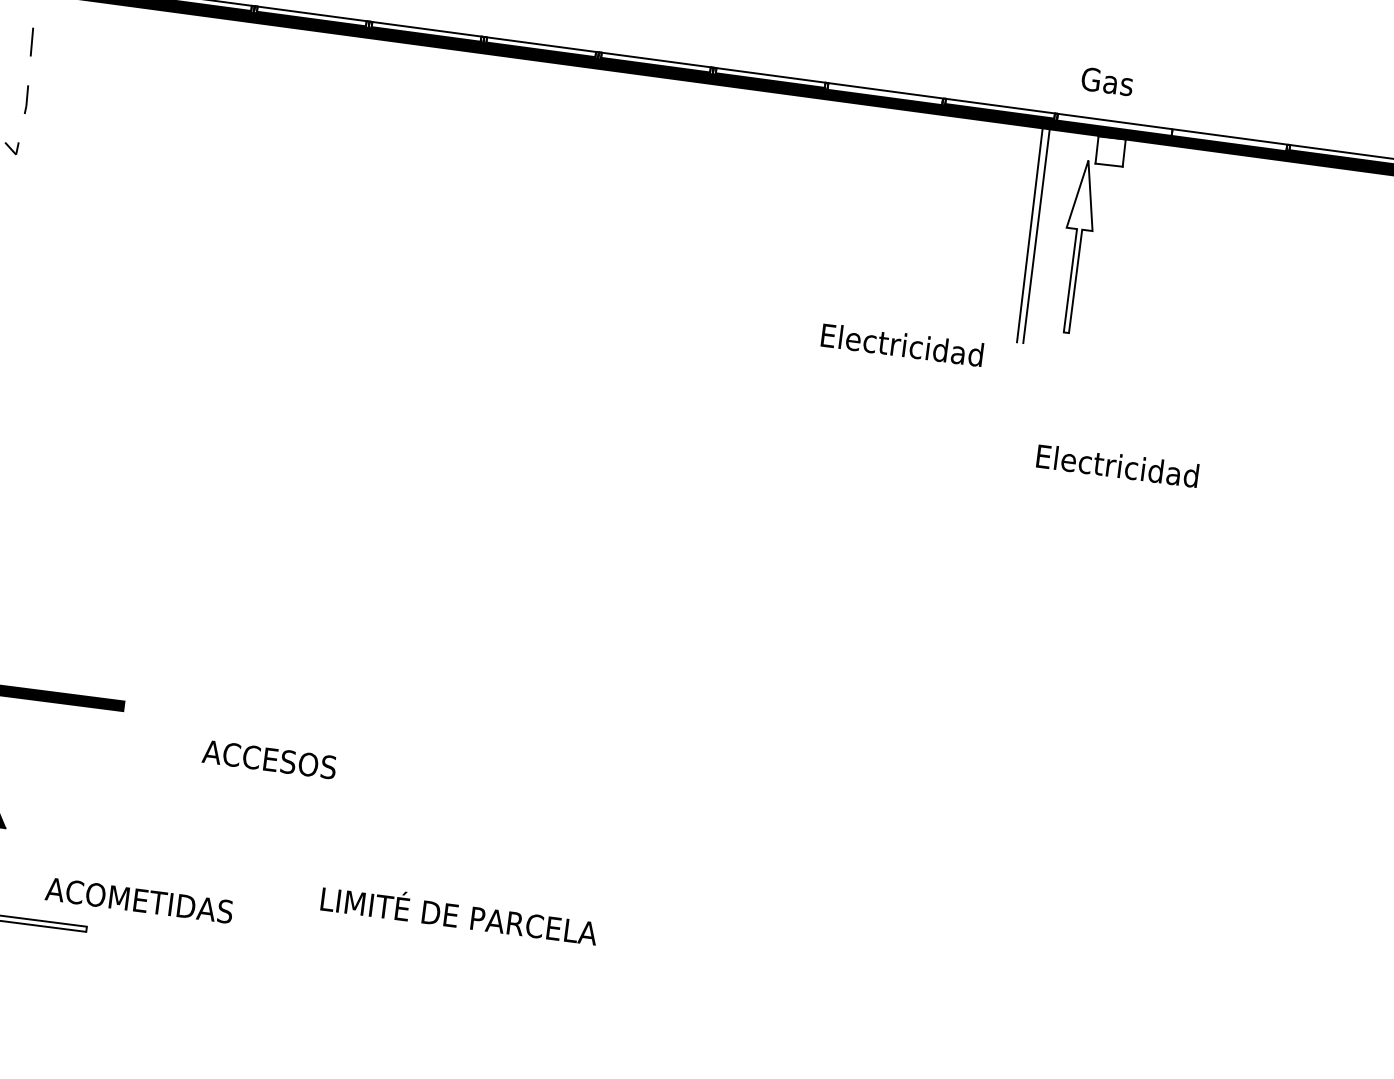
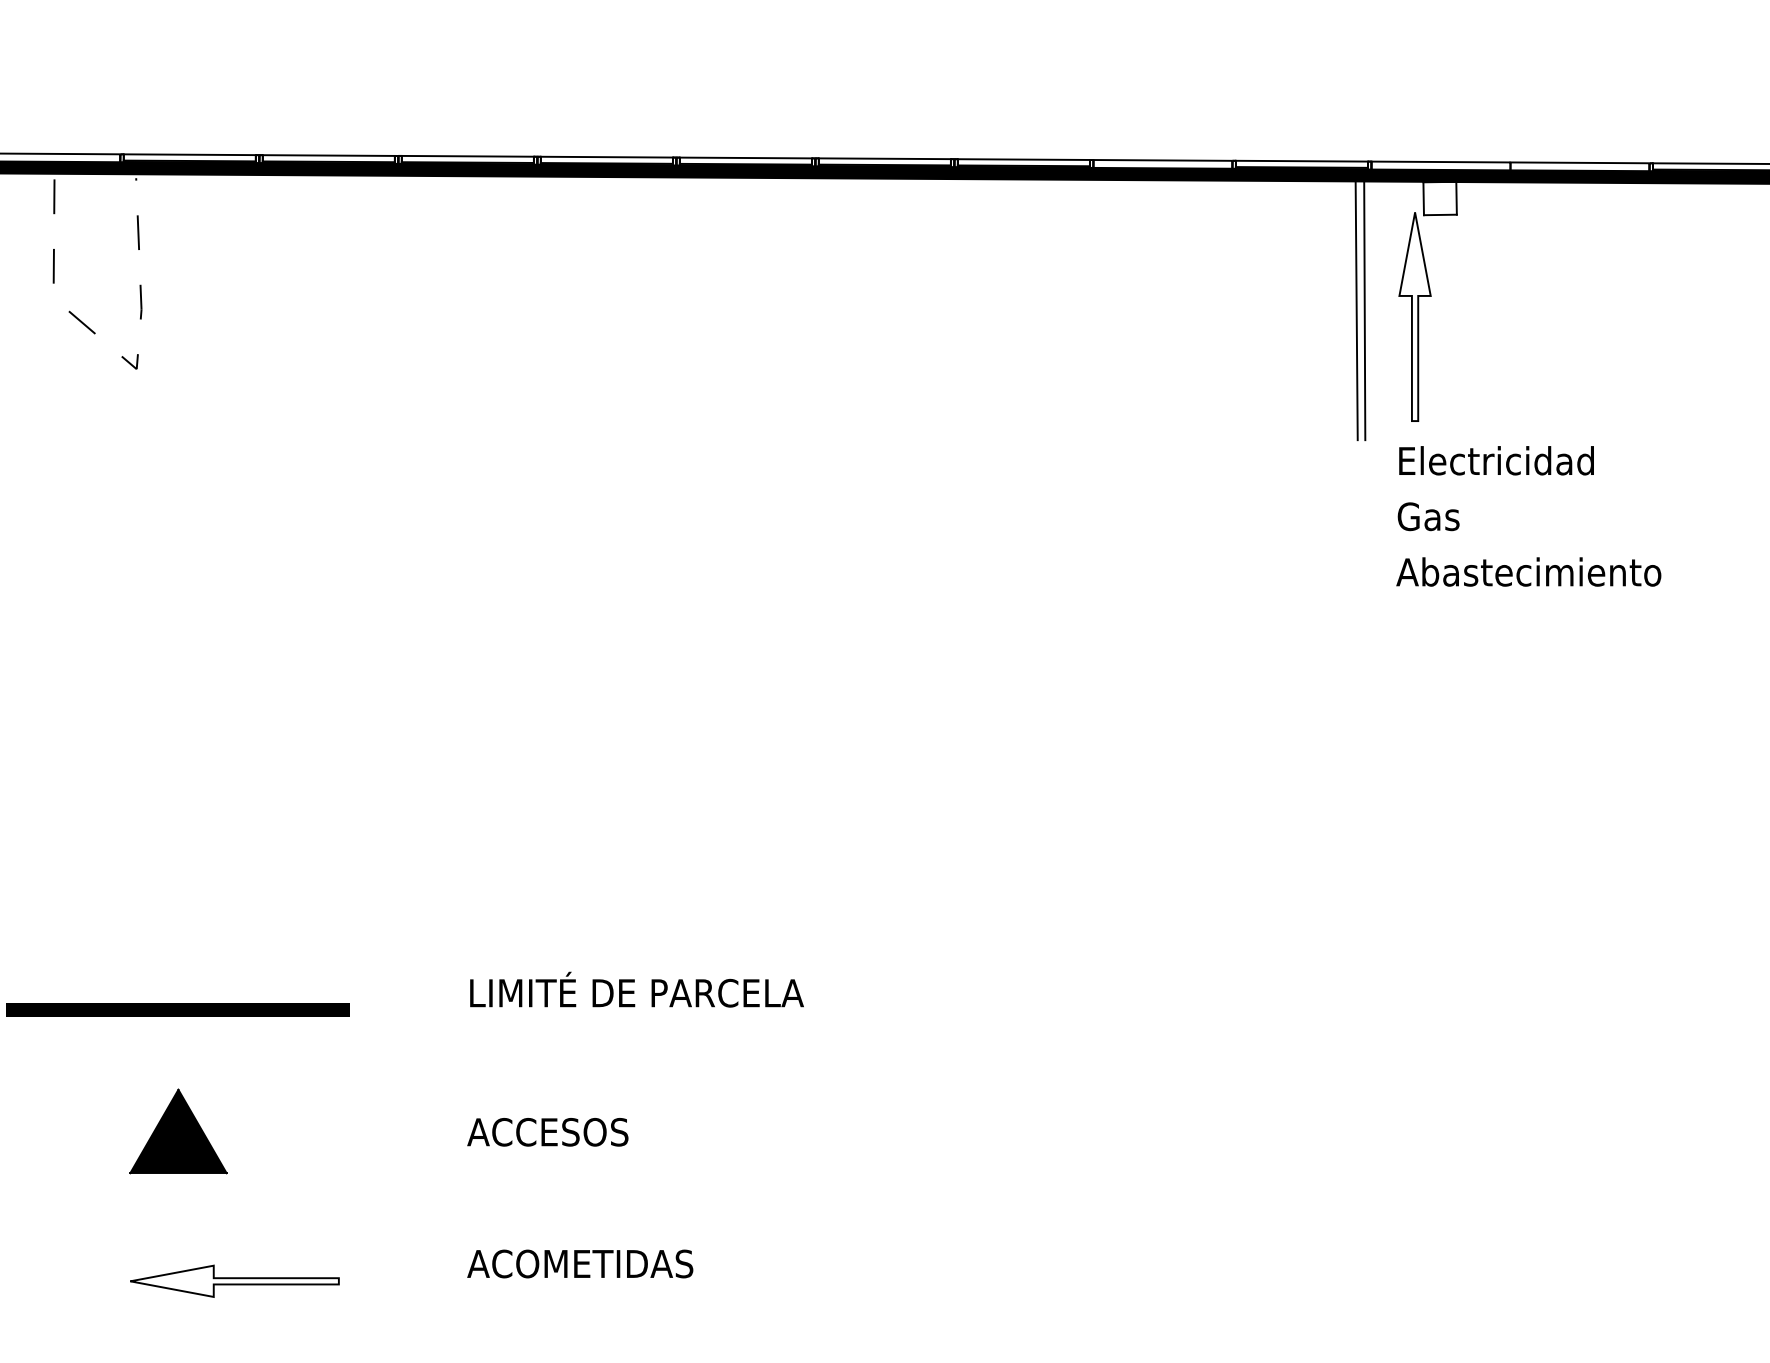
text: (1107, 81) -> (1428, 516), moved
text: (902, 344) -> (1496, 460), moved
text: (1144, 468) -> (1528, 571), Electricidad -> Abastecimiento
text: (269, 759) -> (547, 1132), moved
text: (139, 900) -> (580, 1263), moved
text: (459, 913) -> (636, 989), moved

